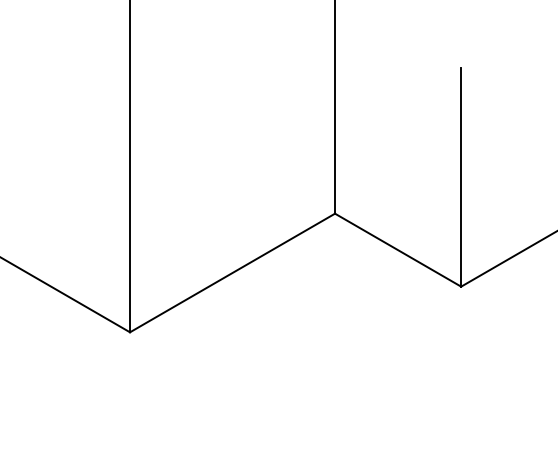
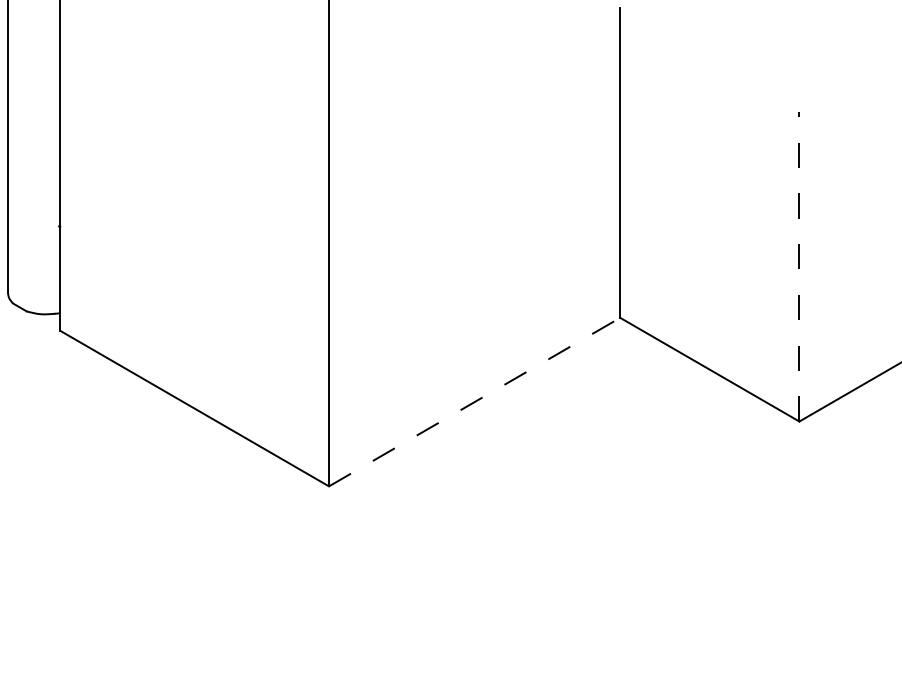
line: (461, 177) -> (799, 266), solid -> dashed
line: (233, 272) -> (475, 401), solid -> dashed

